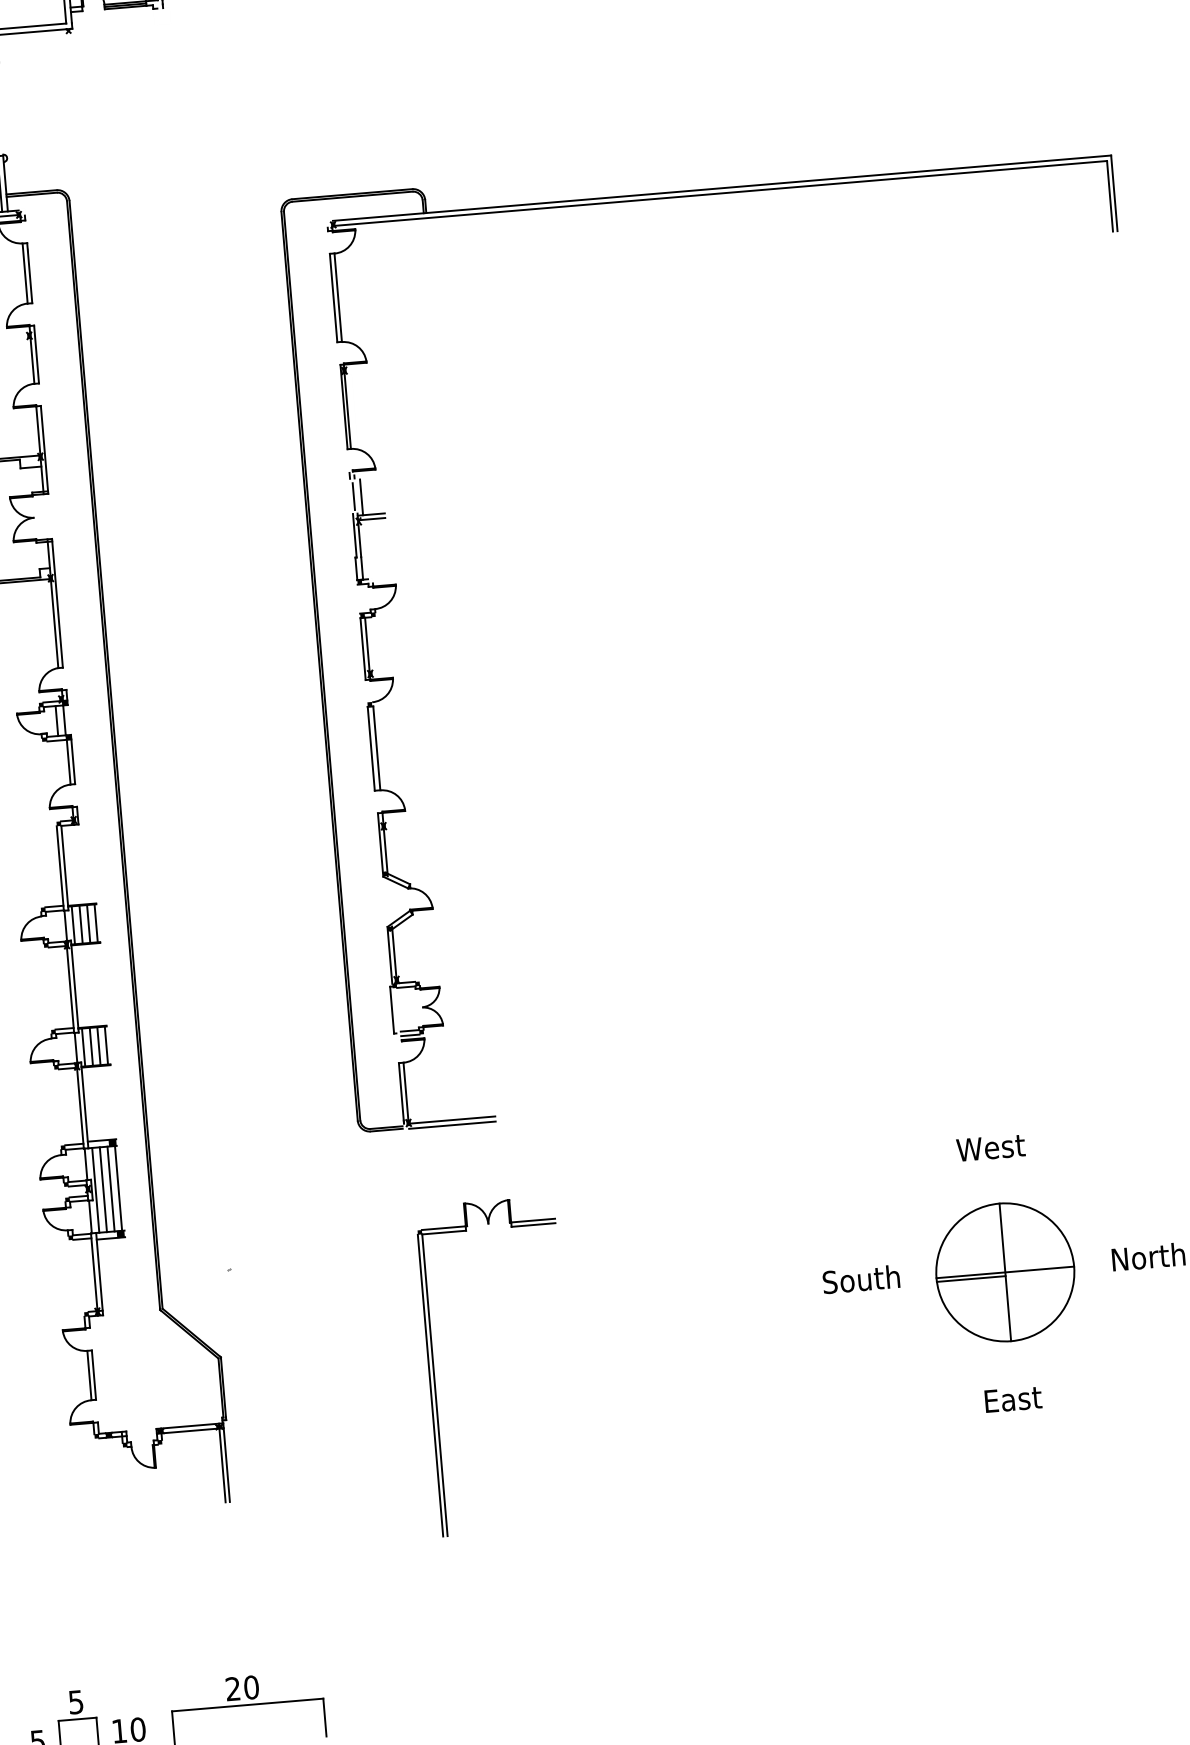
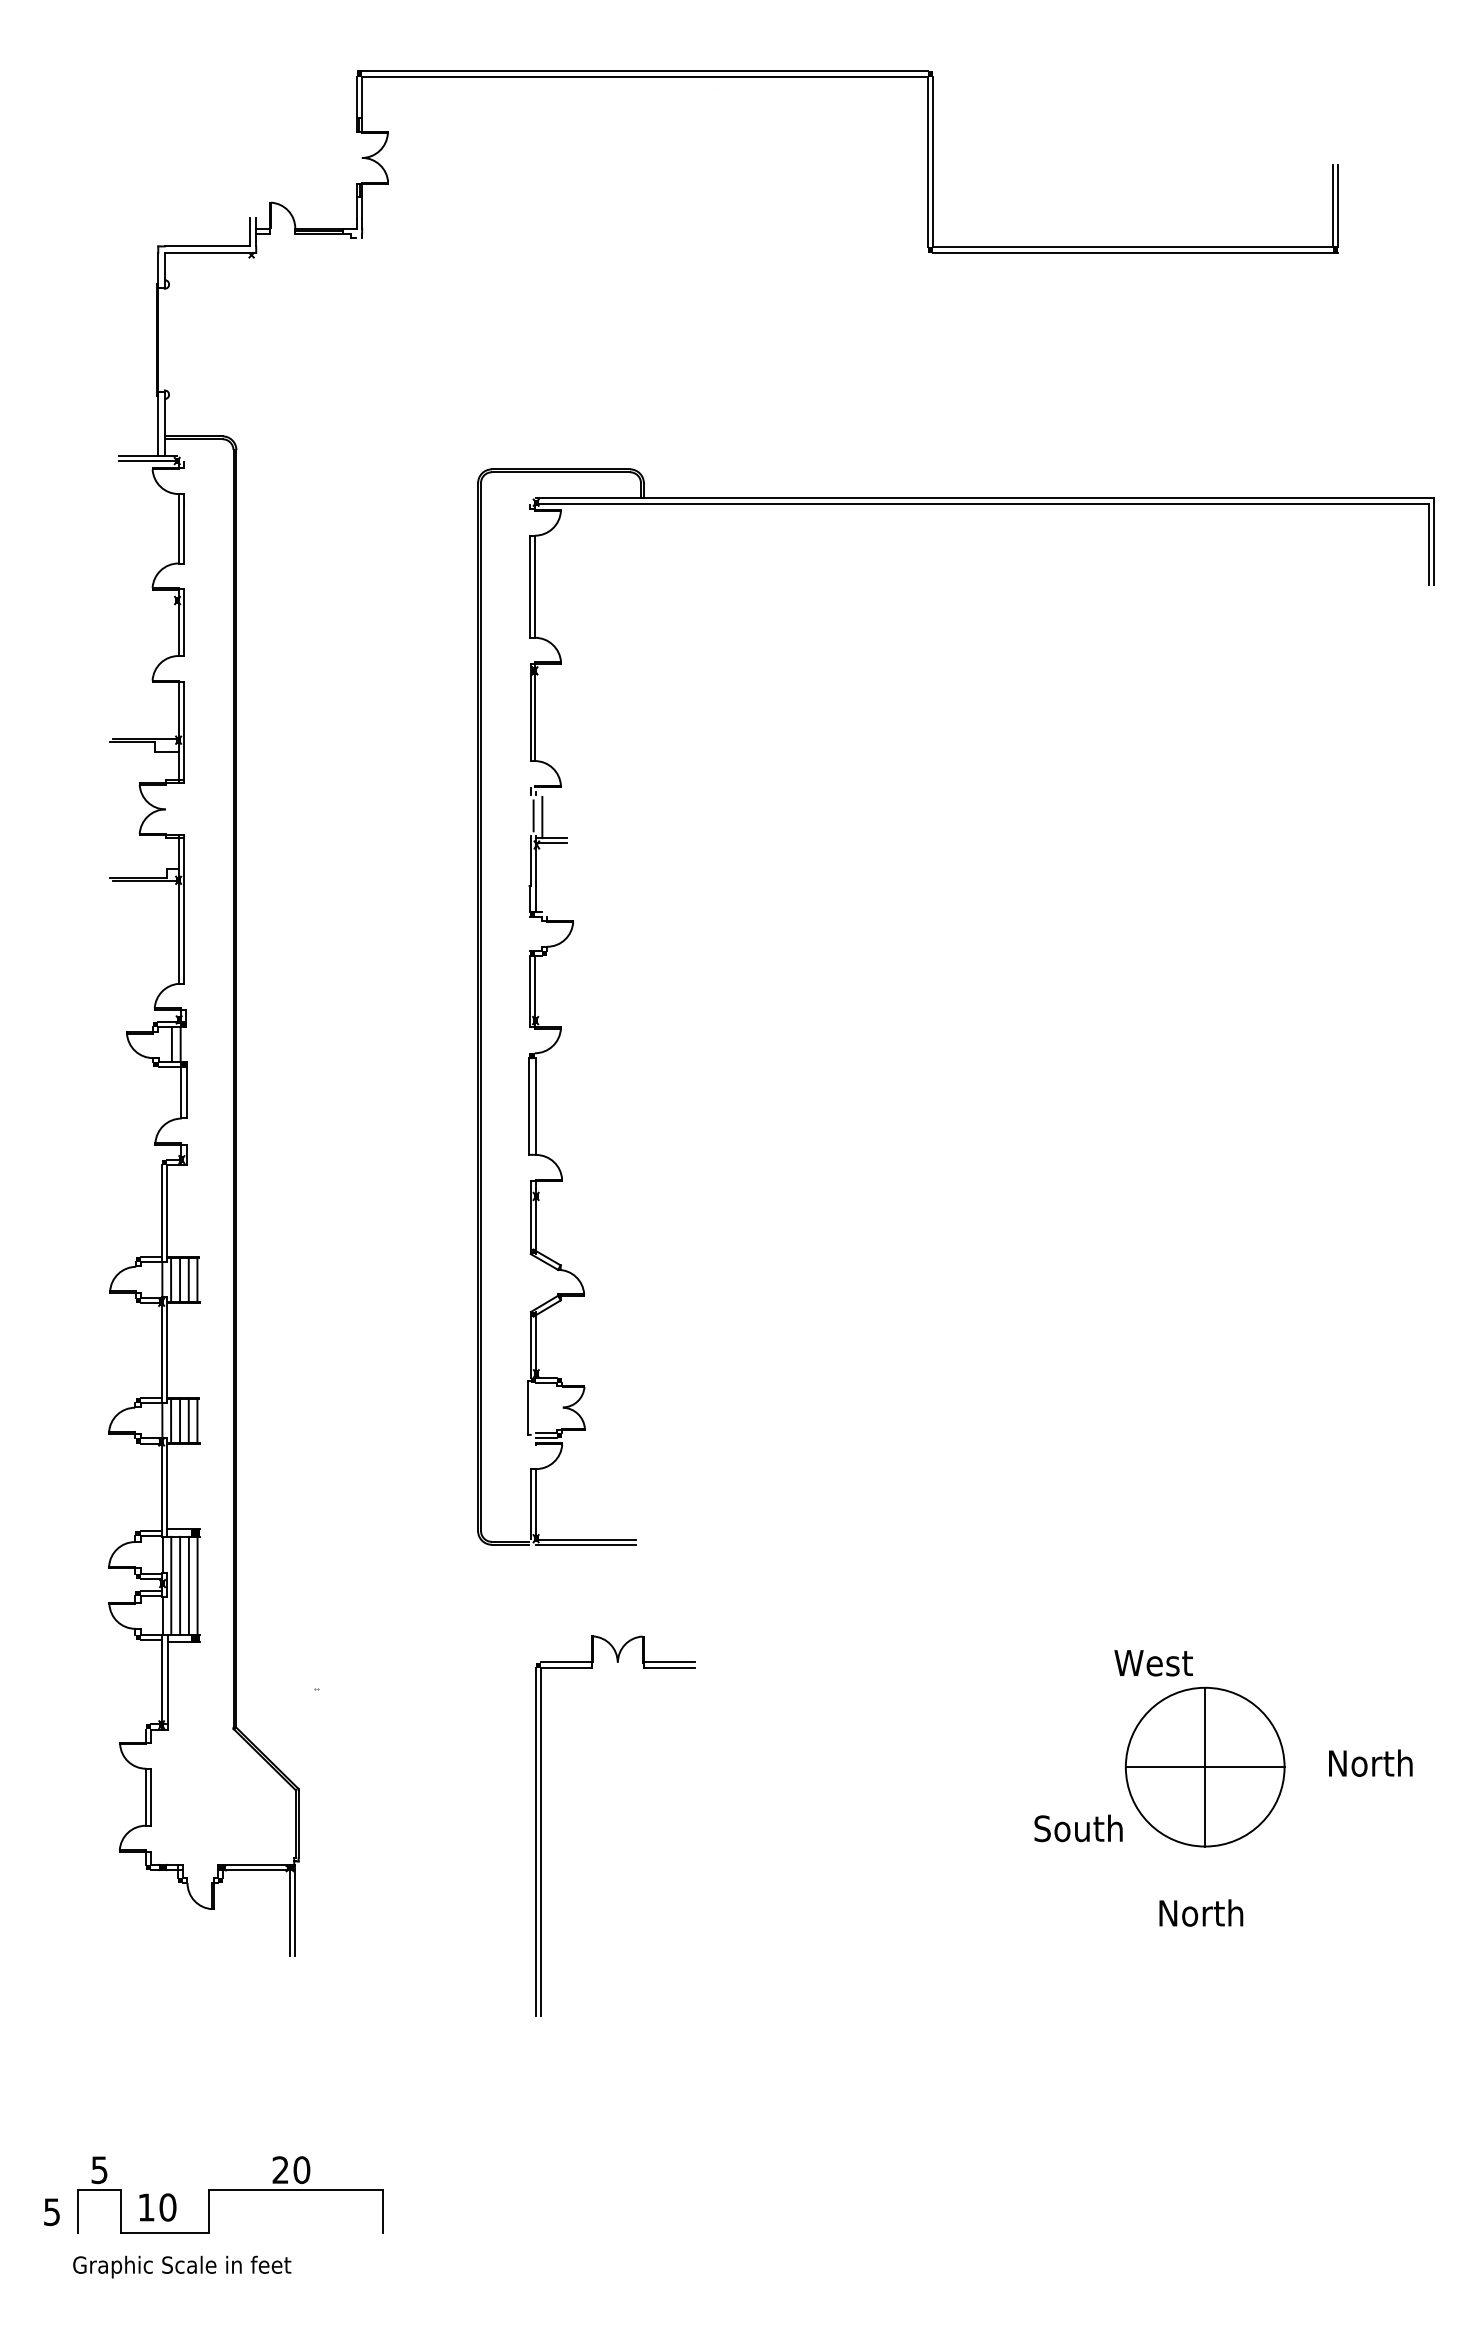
text: (990, 1148) -> (1153, 1663), moved
text: (861, 1279) -> (1078, 1828), moved
line: (971, 1279) -> (1165, 1771), removed
text: (1012, 1398) -> (1201, 1912), East -> North

